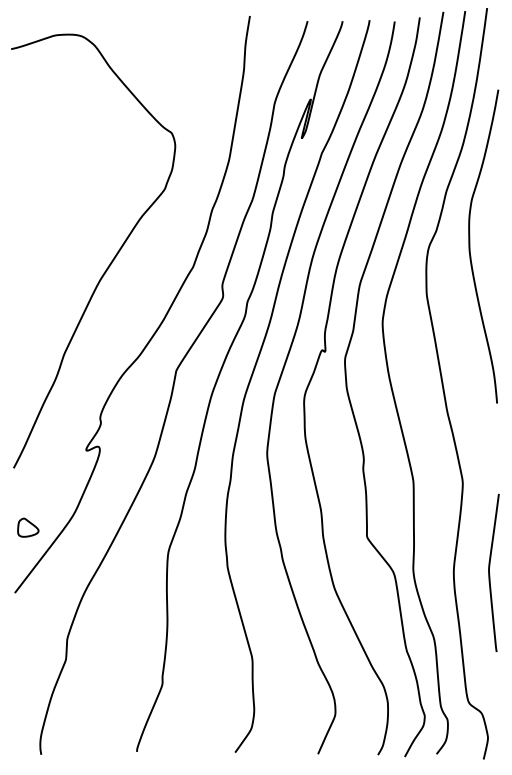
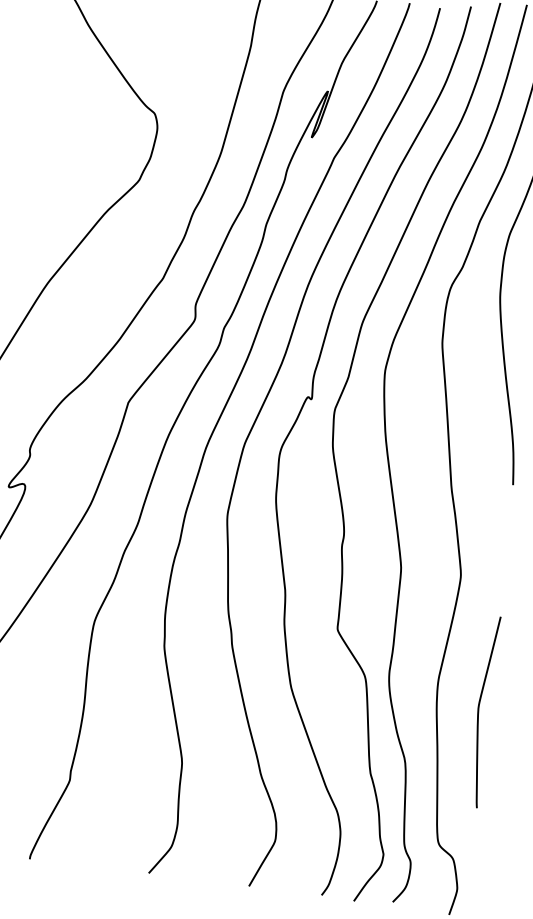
curve: (490, 574) -> (479, 713), moved

